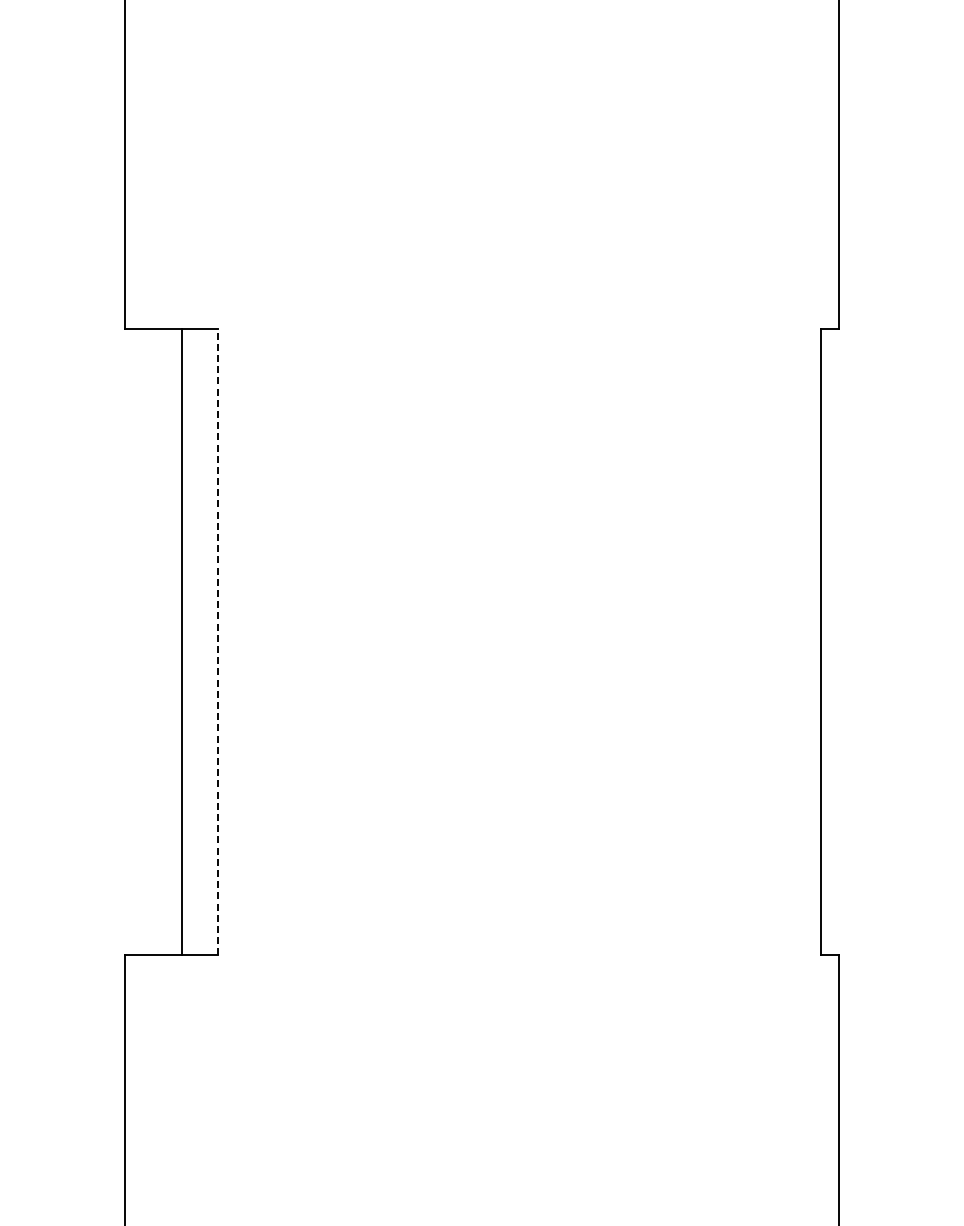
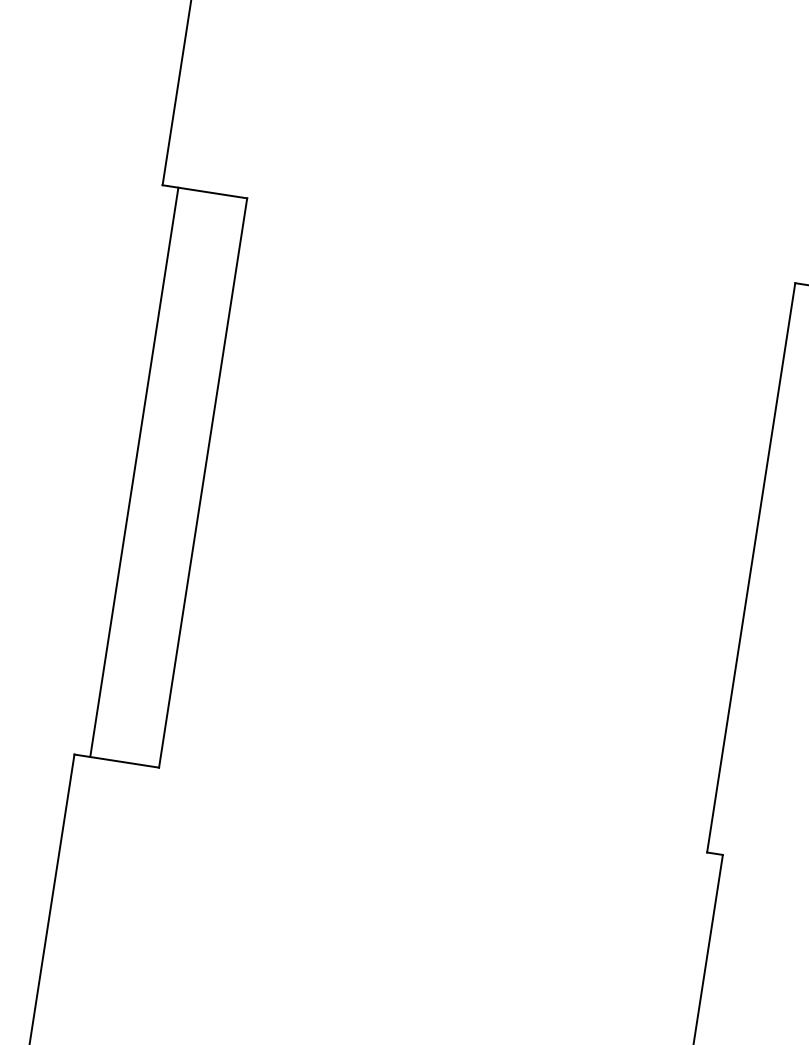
line: (181, 641) -> (134, 471), moved
line: (218, 641) -> (203, 482), dashed -> solid

